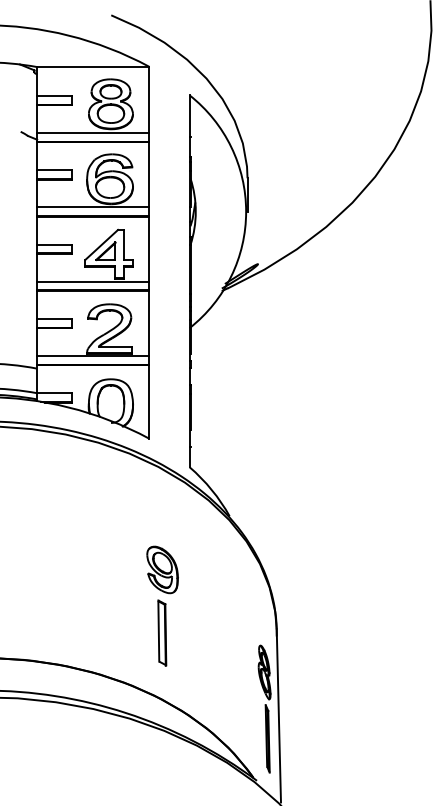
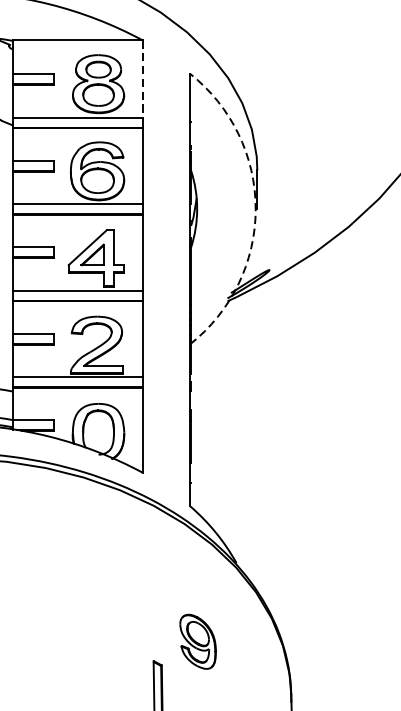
line: (149, 100) -> (143, 79), solid -> dashed
arc: (246, 211) -> (256, 208), solid -> dashed
part: (162, 569) -> (198, 641), moved

